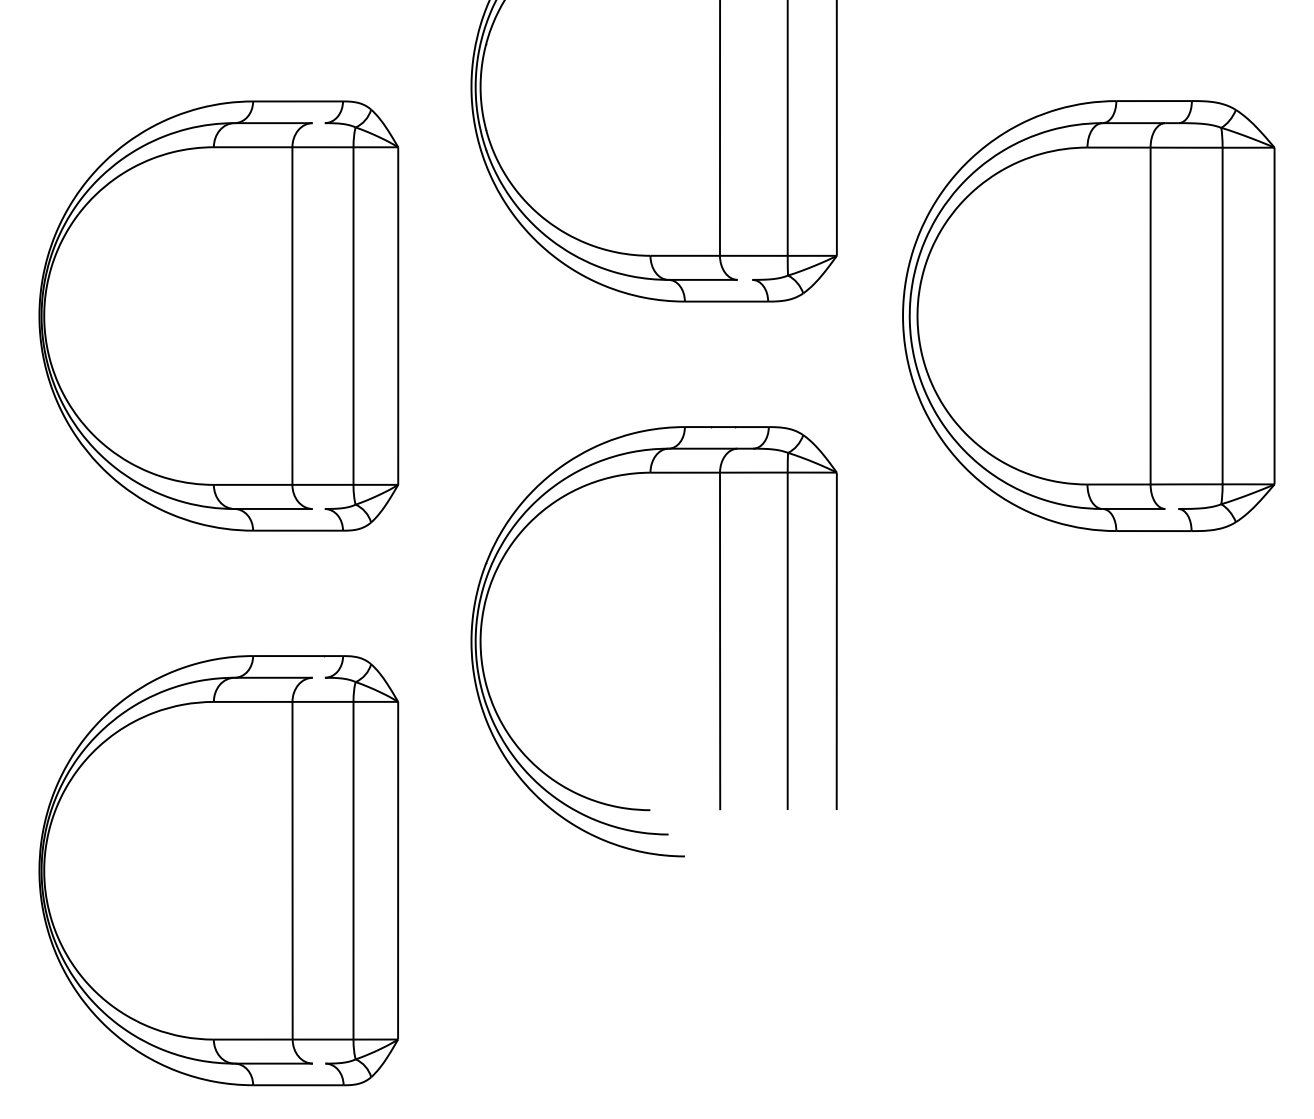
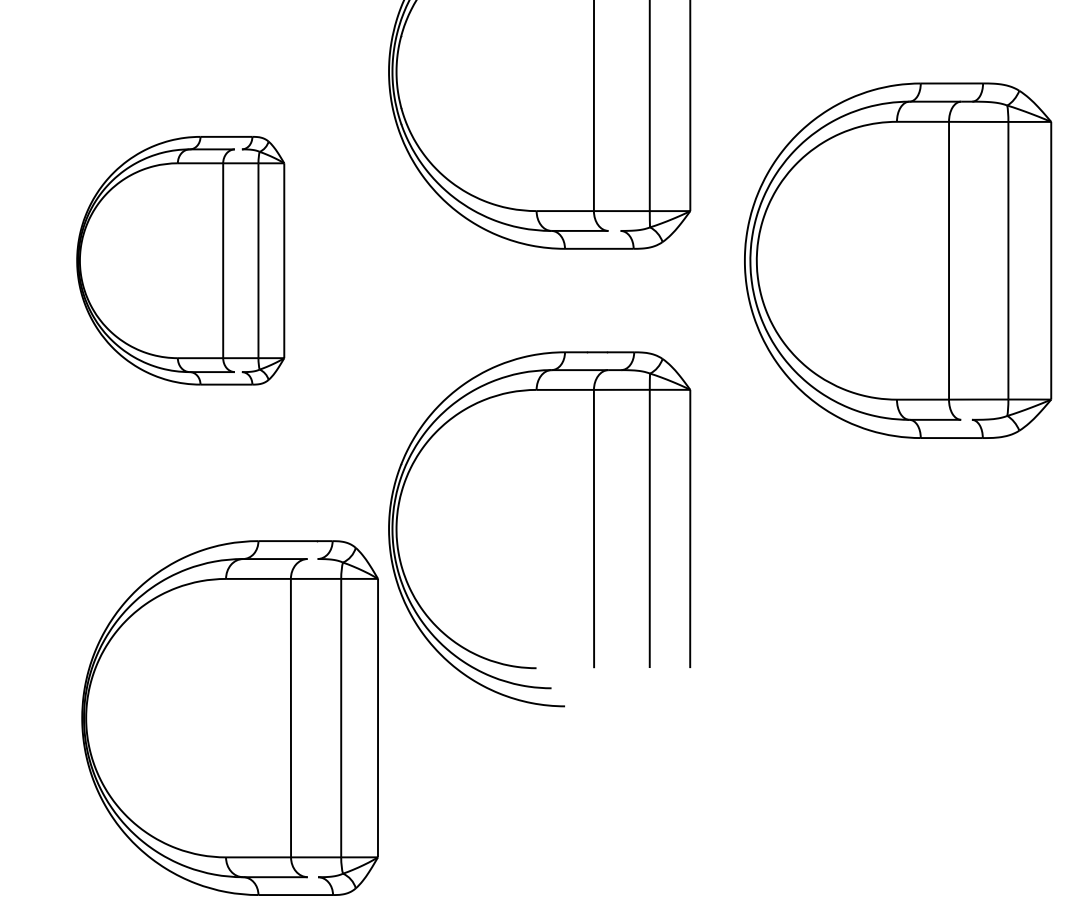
part: (218, 315) -> (180, 260), size x0.7
part: (218, 870) -> (229, 717), moved

